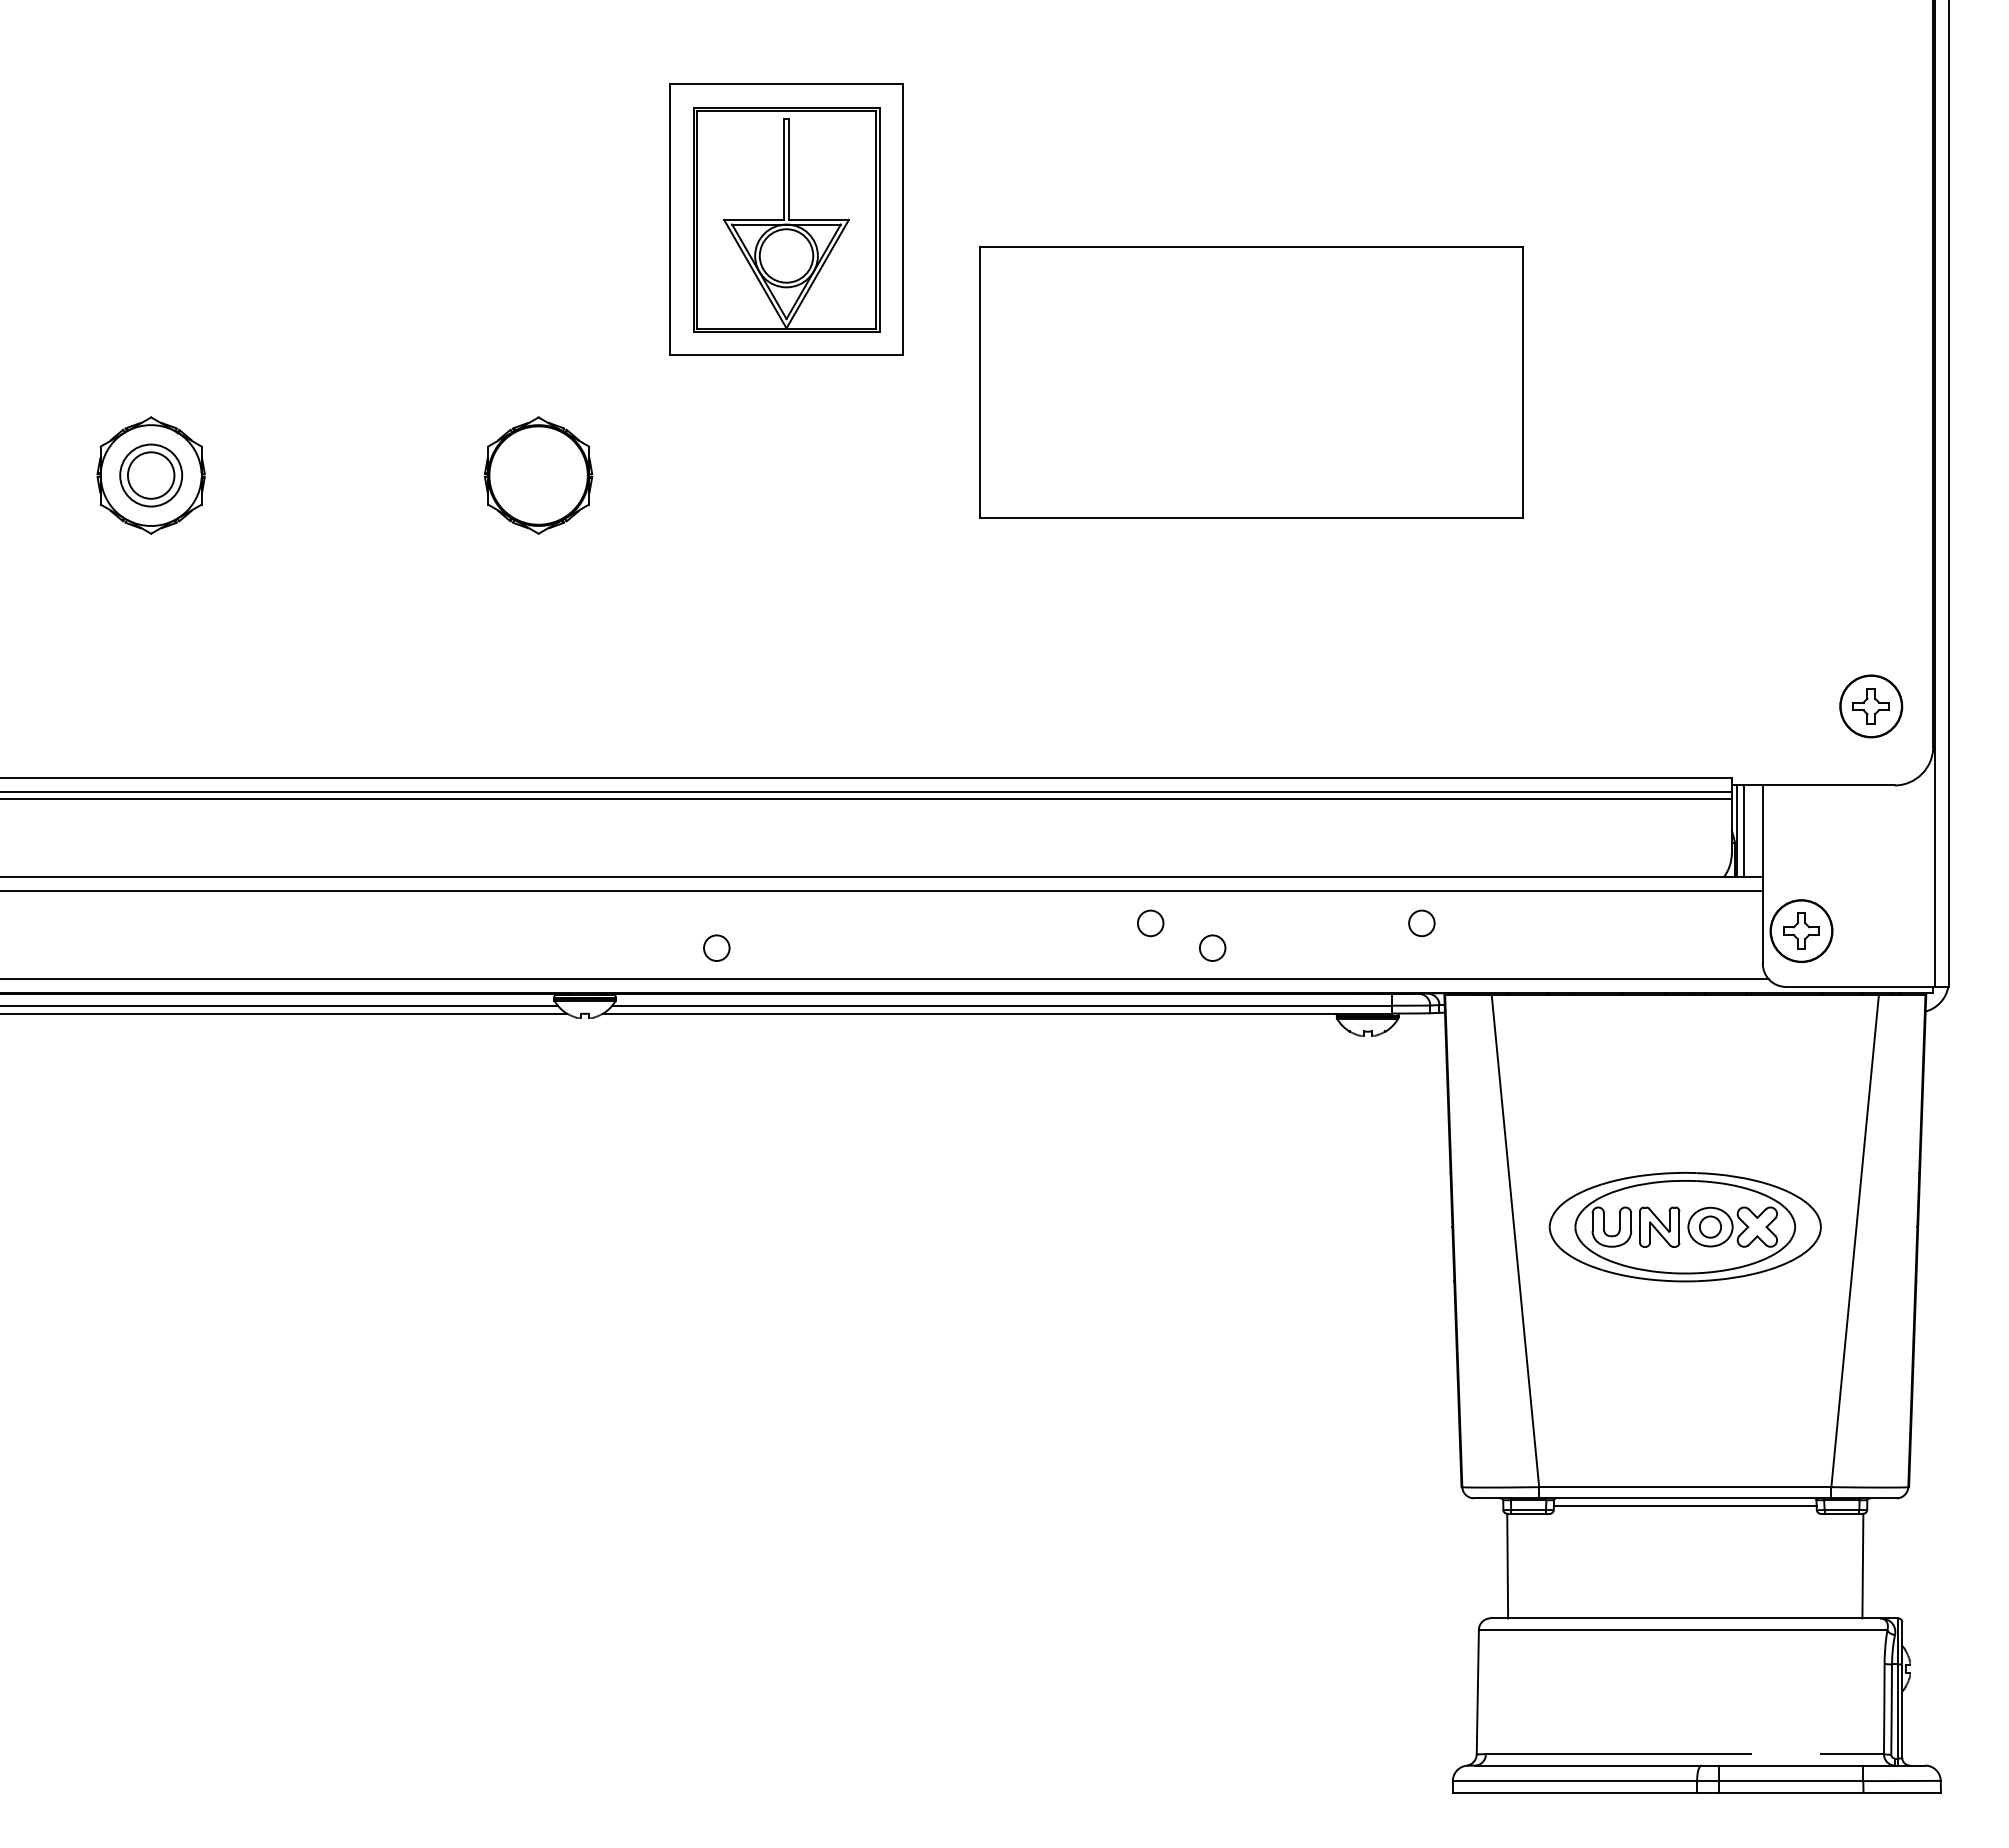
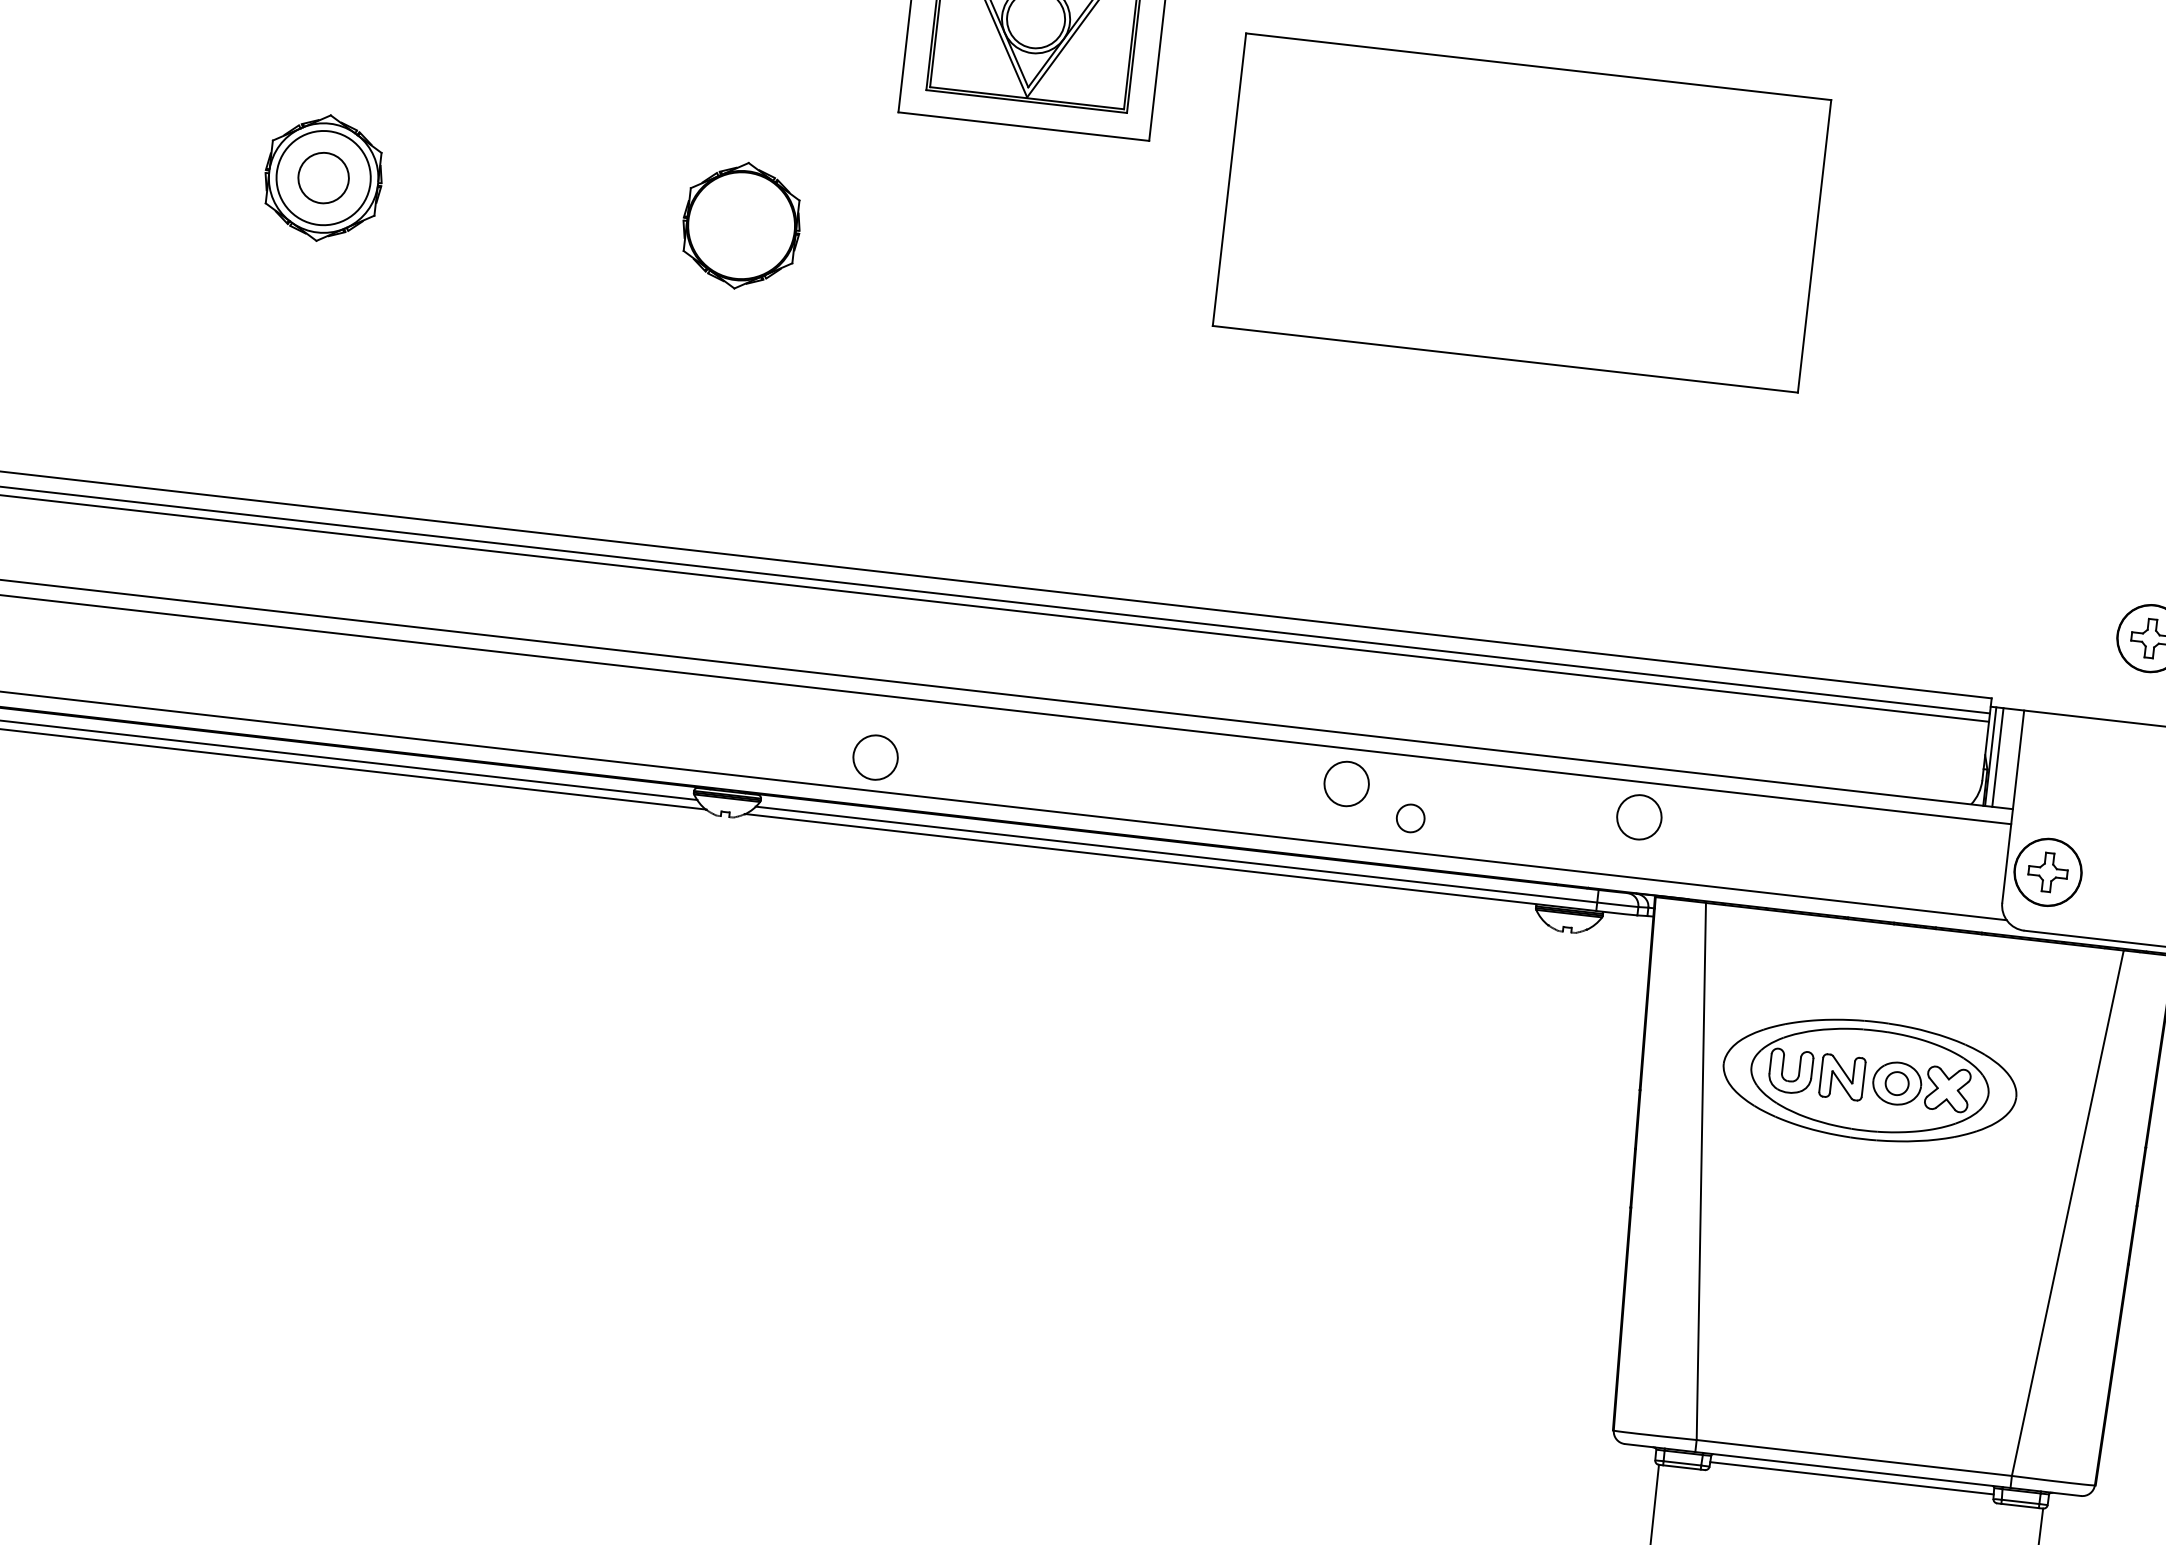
circle: (151, 475) -> (323, 178), size x1.4
circle: (1150, 923) -> (1346, 784), size x1.6
circle: (1421, 923) -> (1639, 817), size x1.6
circle: (716, 947) -> (875, 756), size x1.6
part: (1684, 1226) -> (1869, 1079), moved

